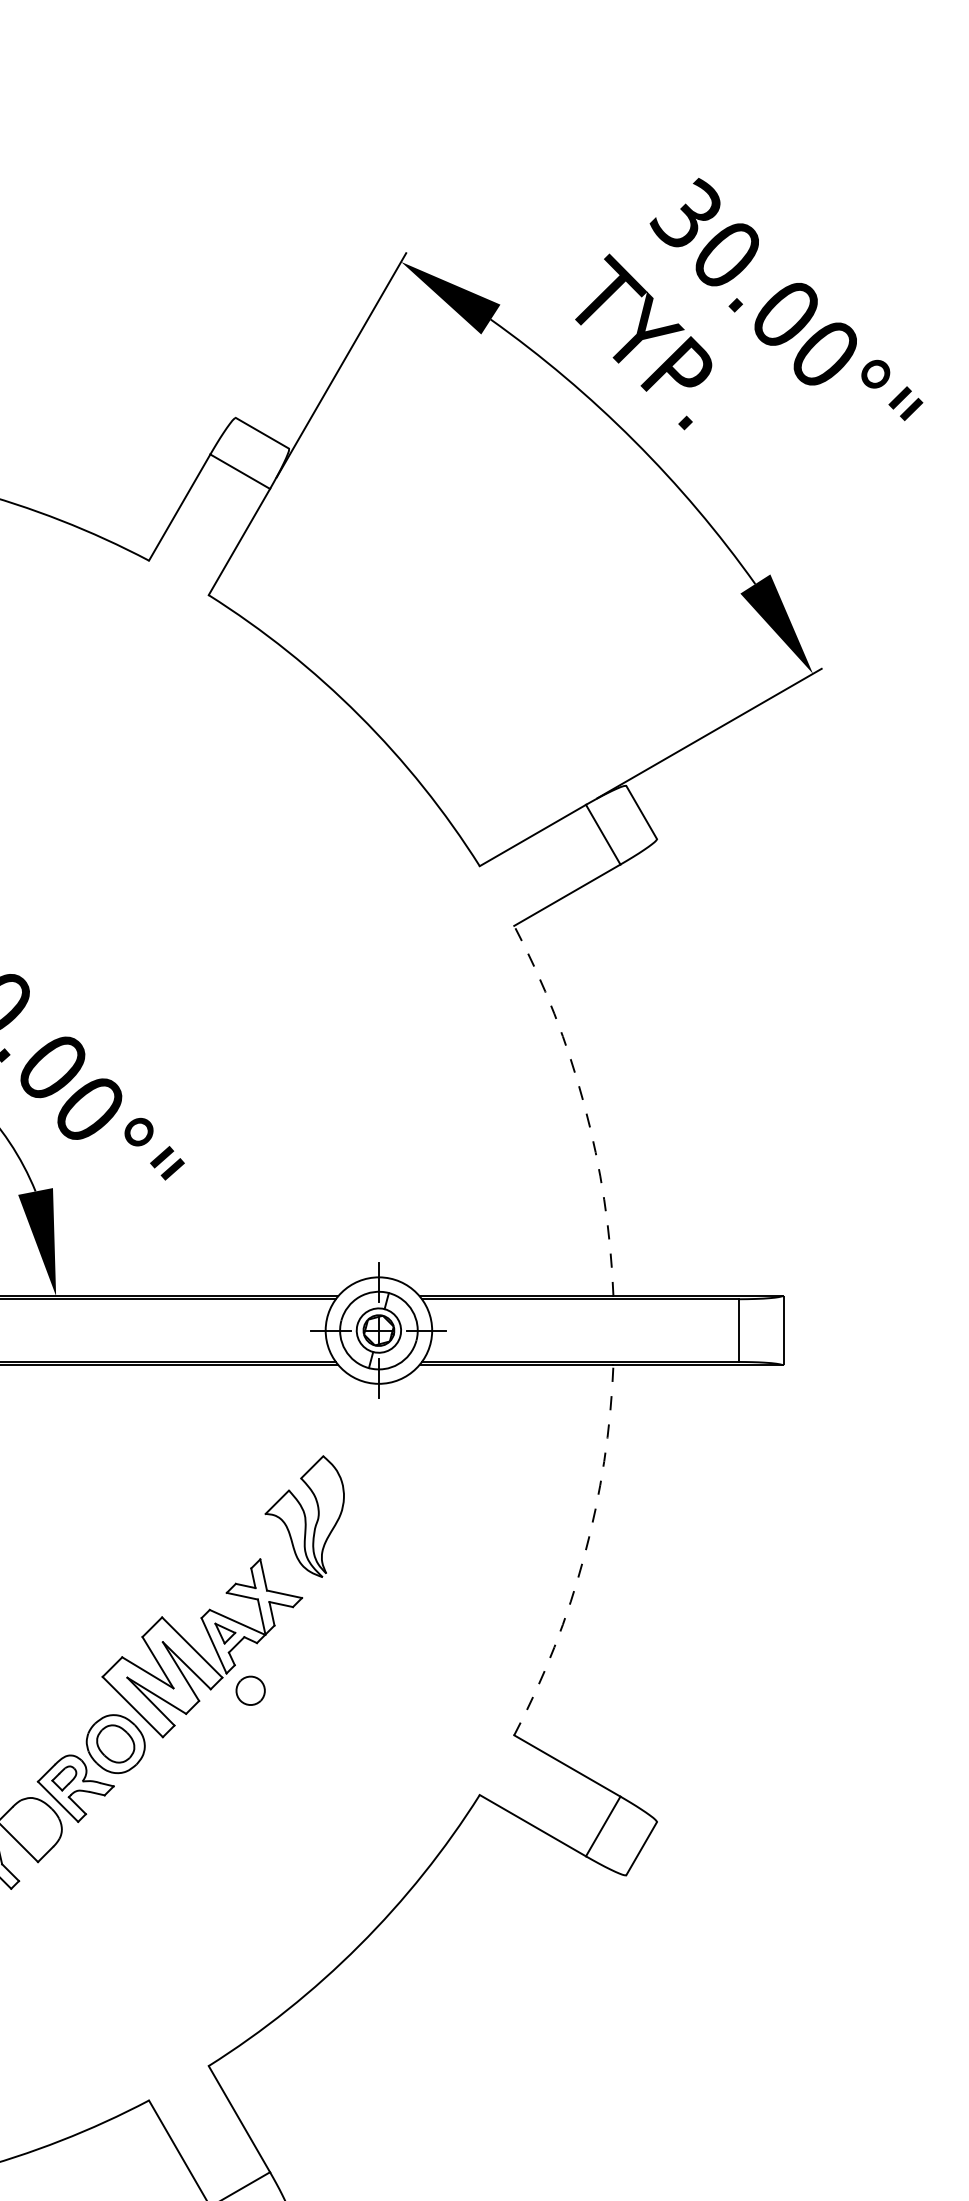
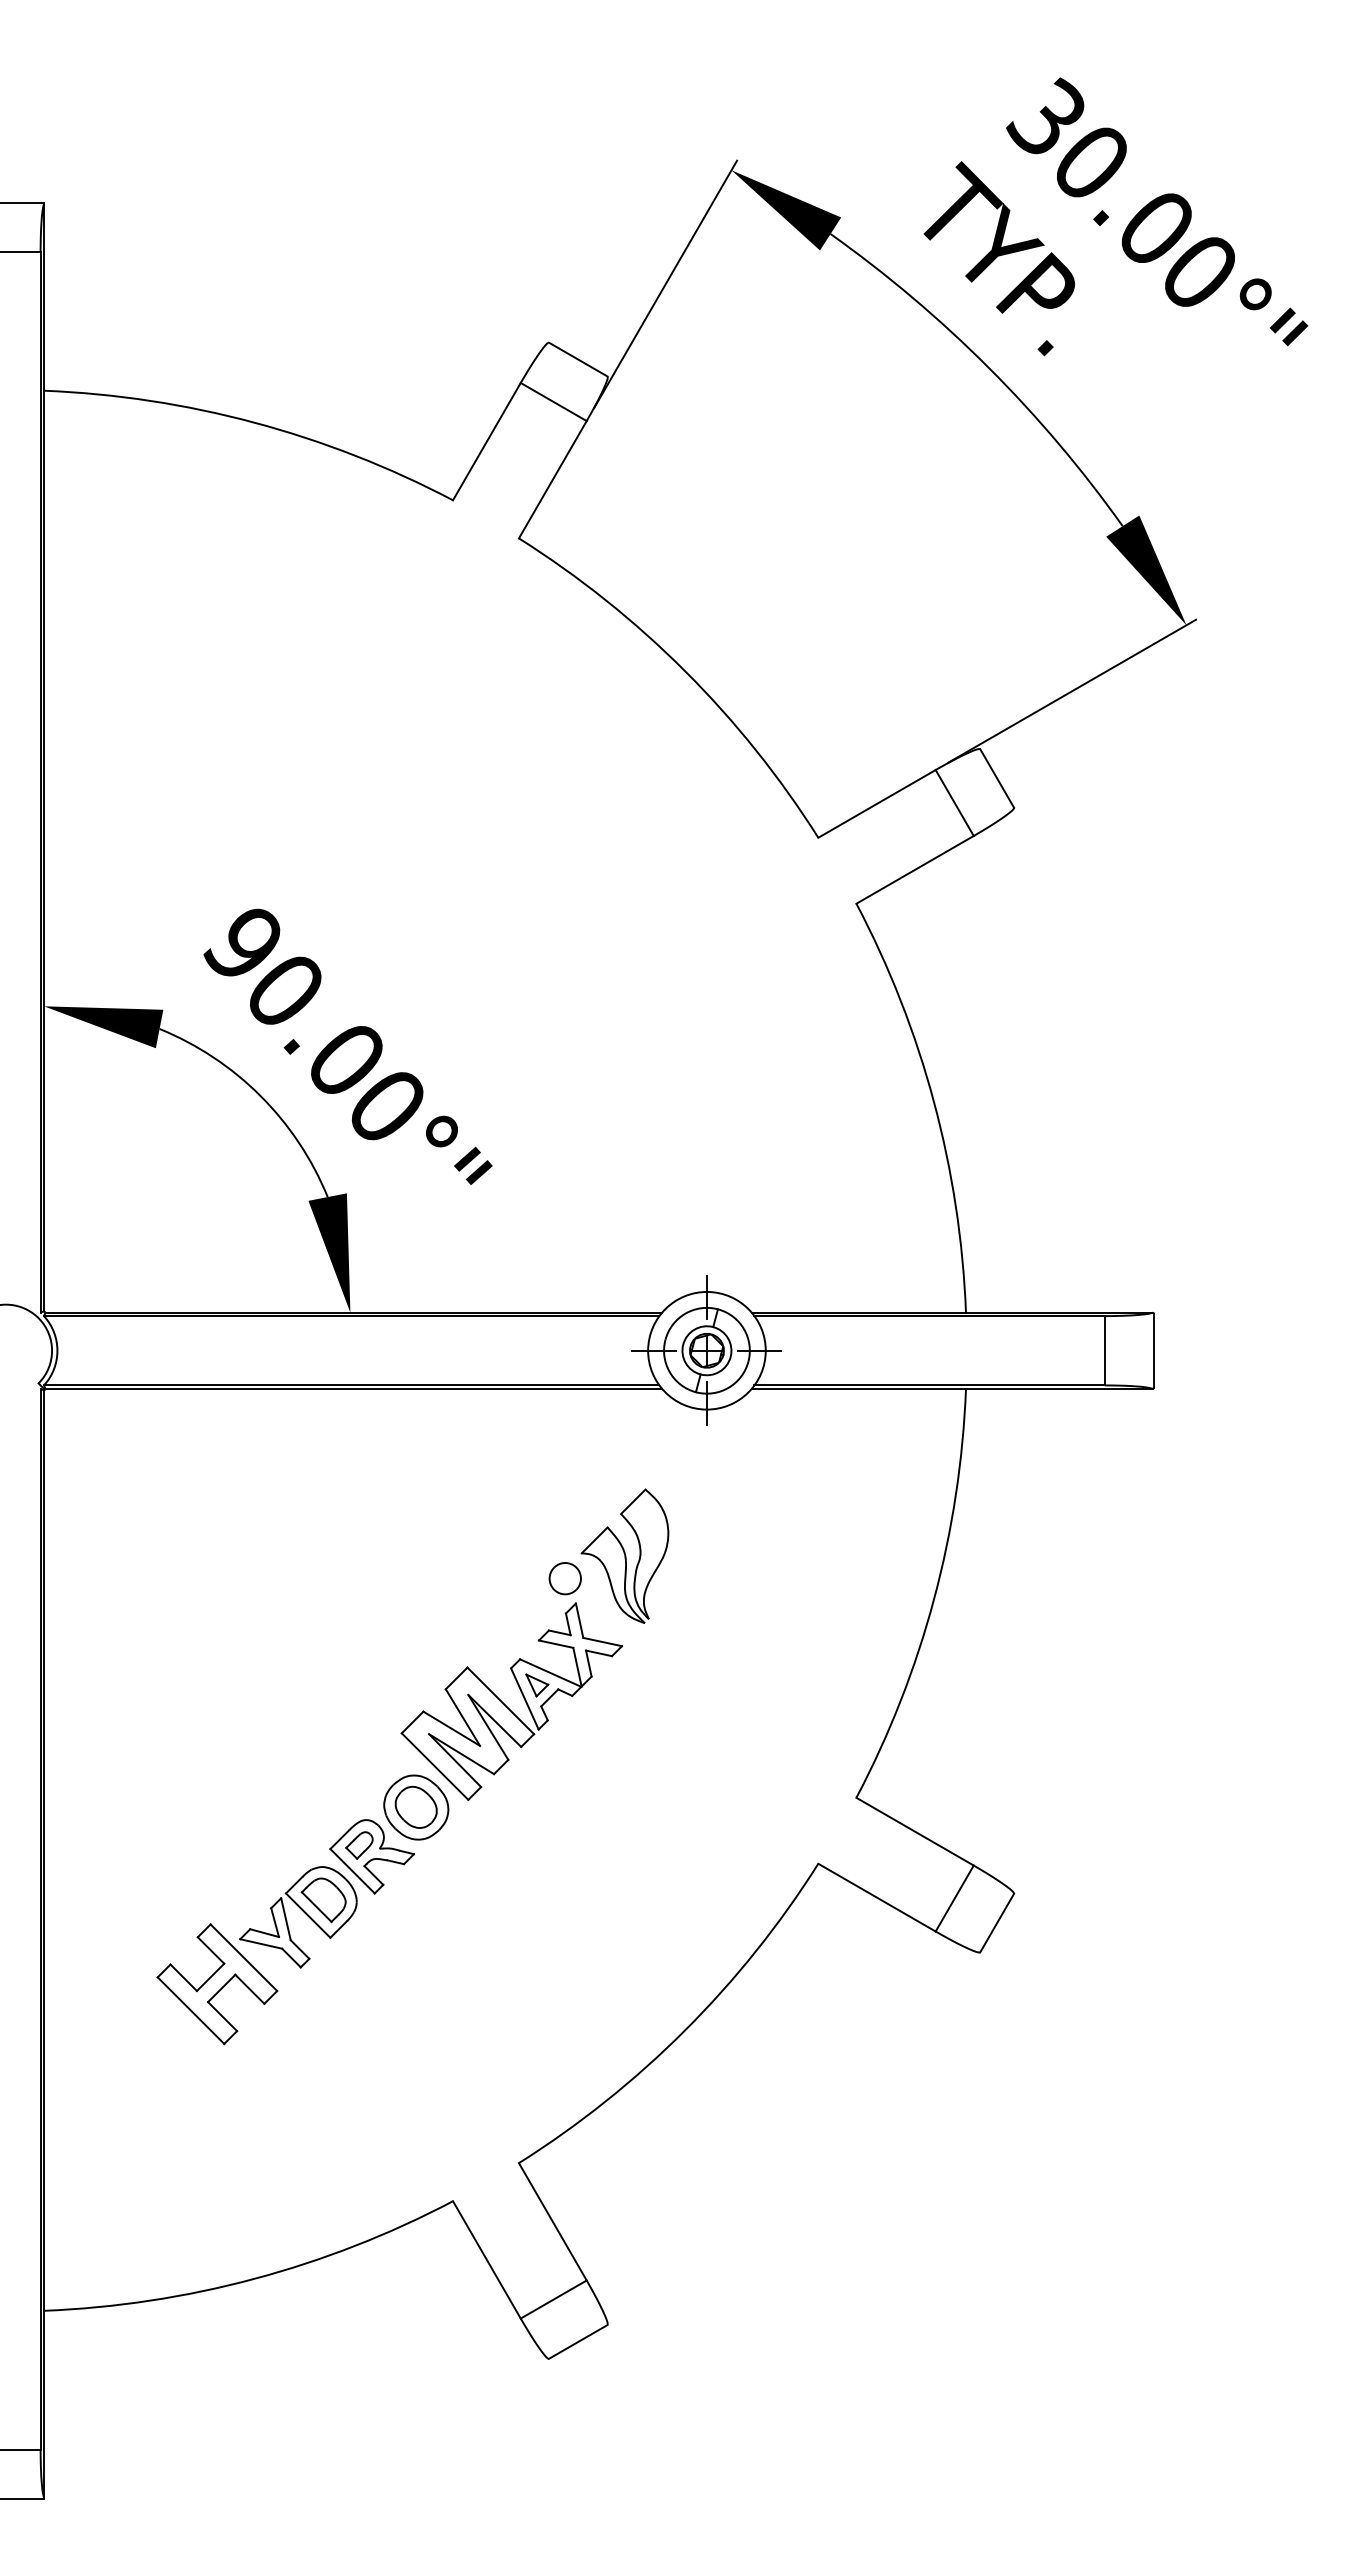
arc: (584, 1105) -> (934, 1102), dashed -> solid
arc: (584, 1555) -> (934, 1599), dashed -> solid
part: (249, 1690) -> (564, 1578), moved
part: (31, 1827) -> (323, 1899), added

